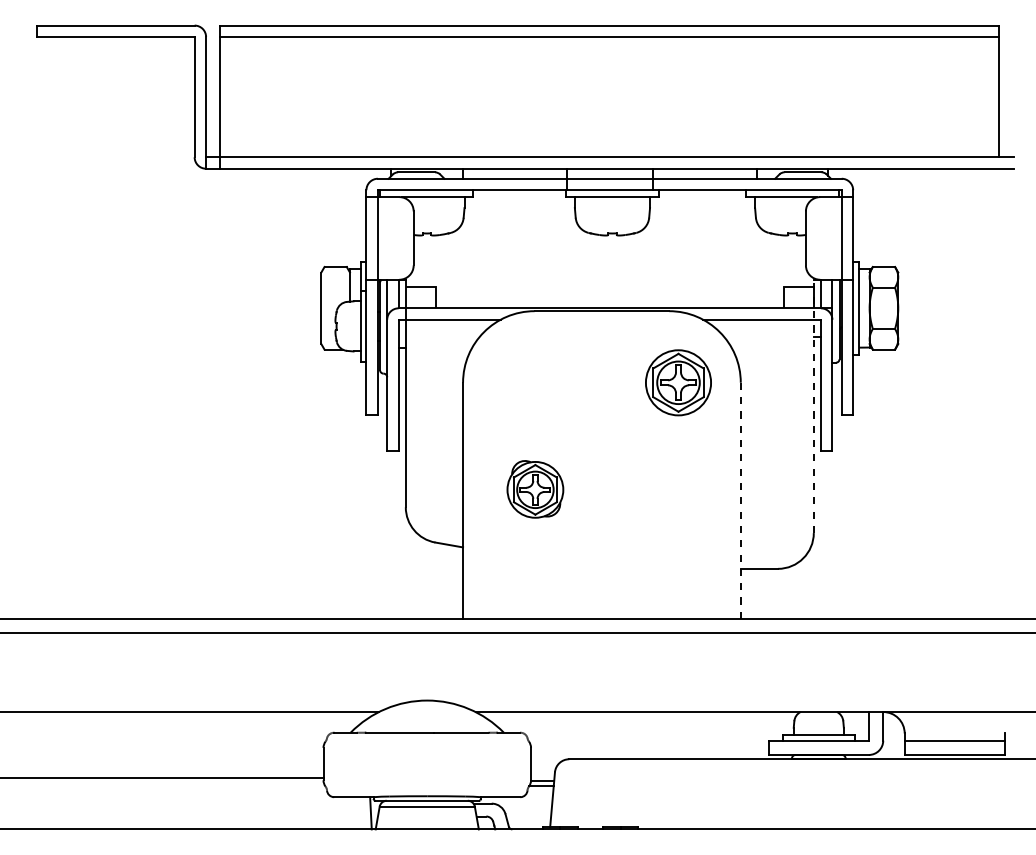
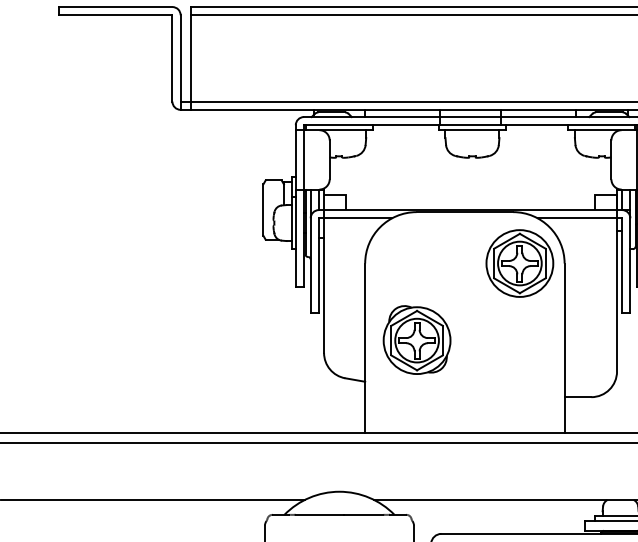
part: (678, 382) -> (519, 263), size x1.43
line: (813, 406) -> (616, 280), dashed -> solid
part: (535, 489) -> (417, 340), size x1.67
line: (740, 500) -> (564, 348), dashed -> solid

